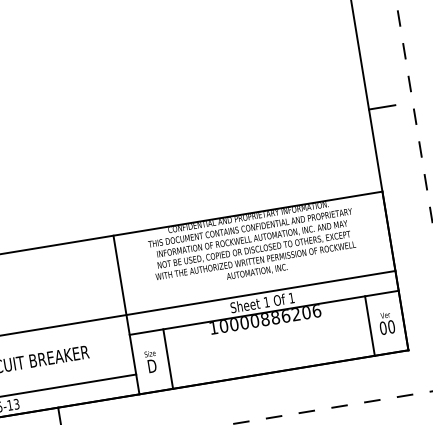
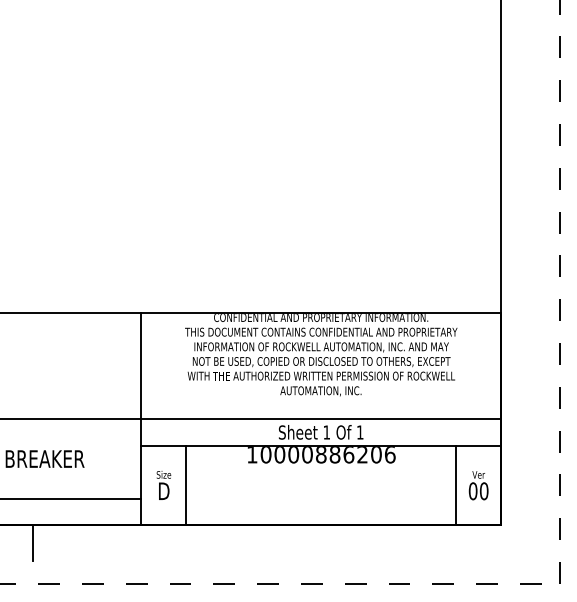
line: (381, 107) -> (518, 203), removed

